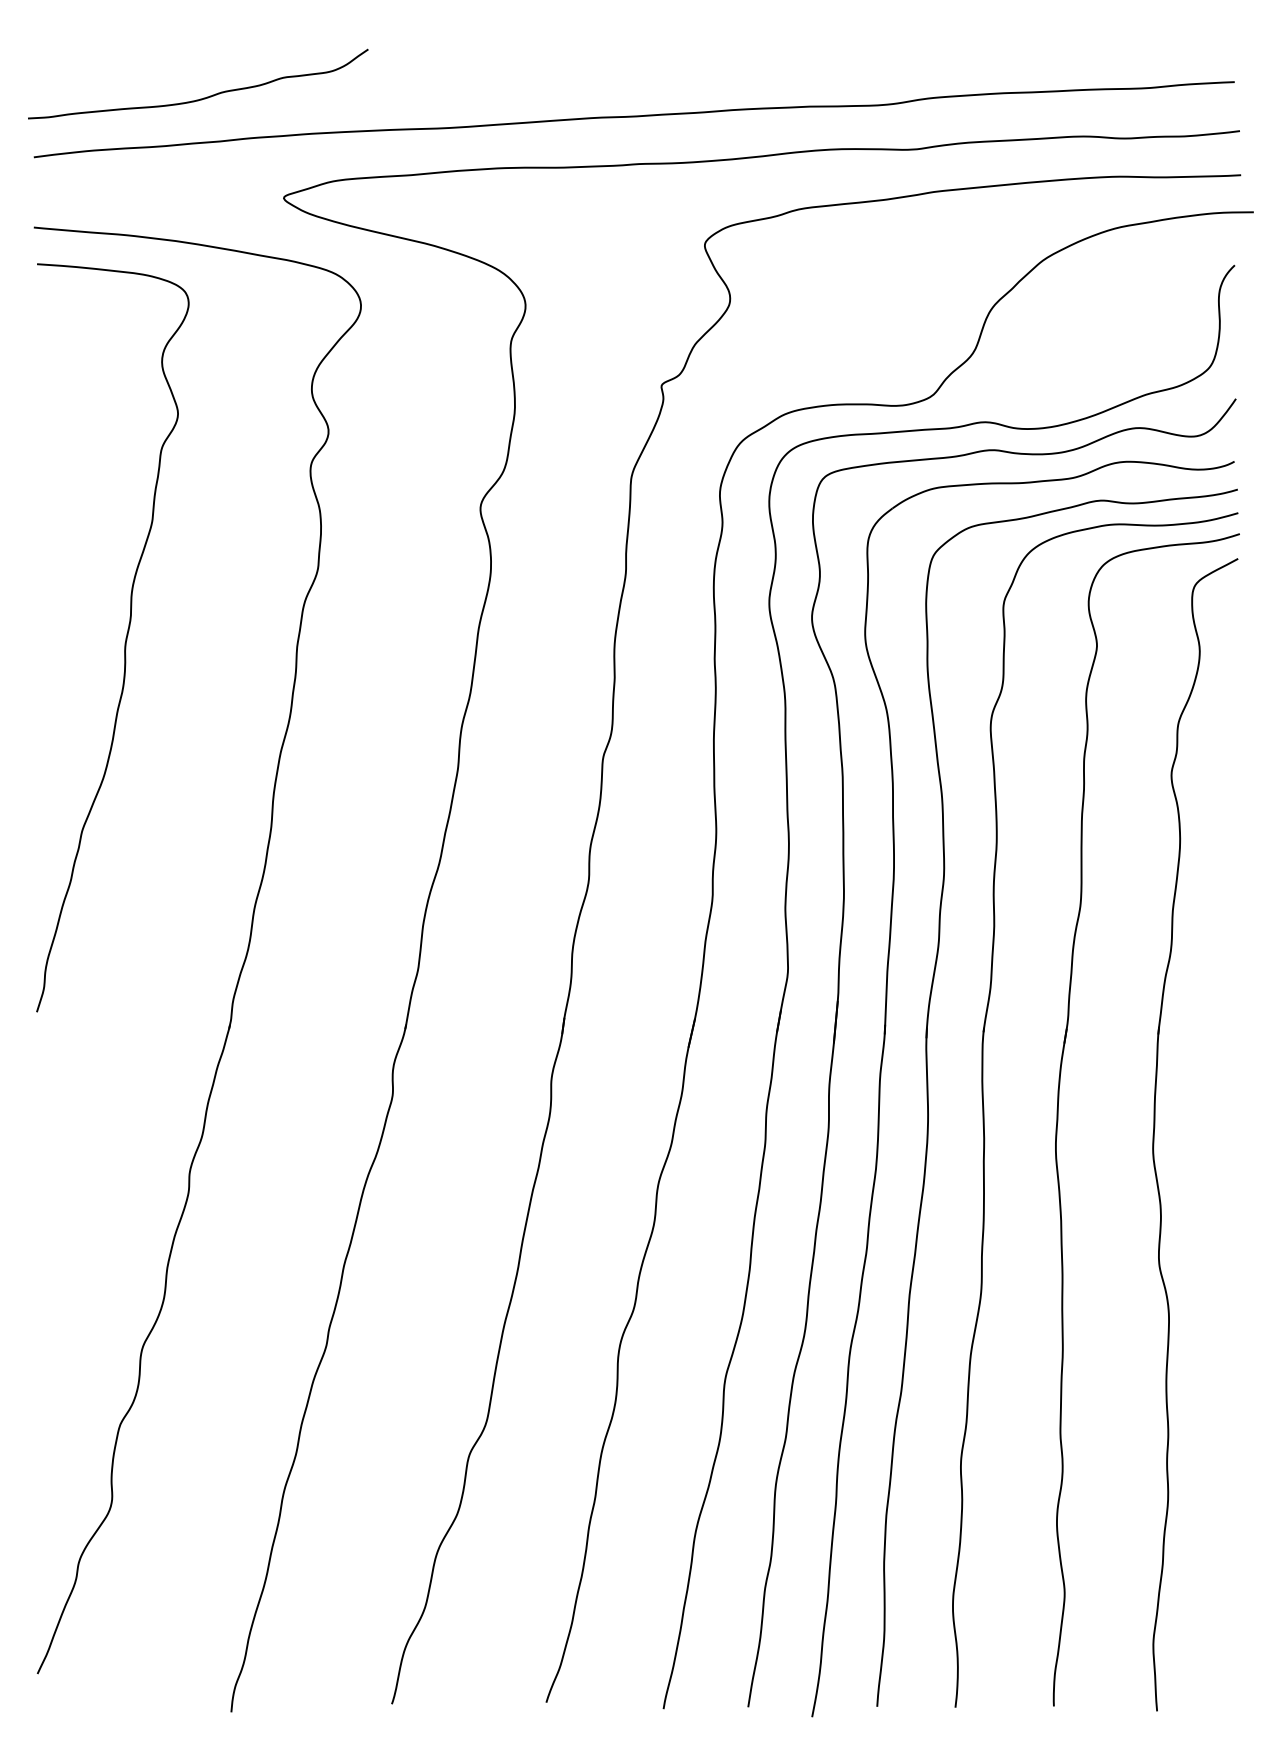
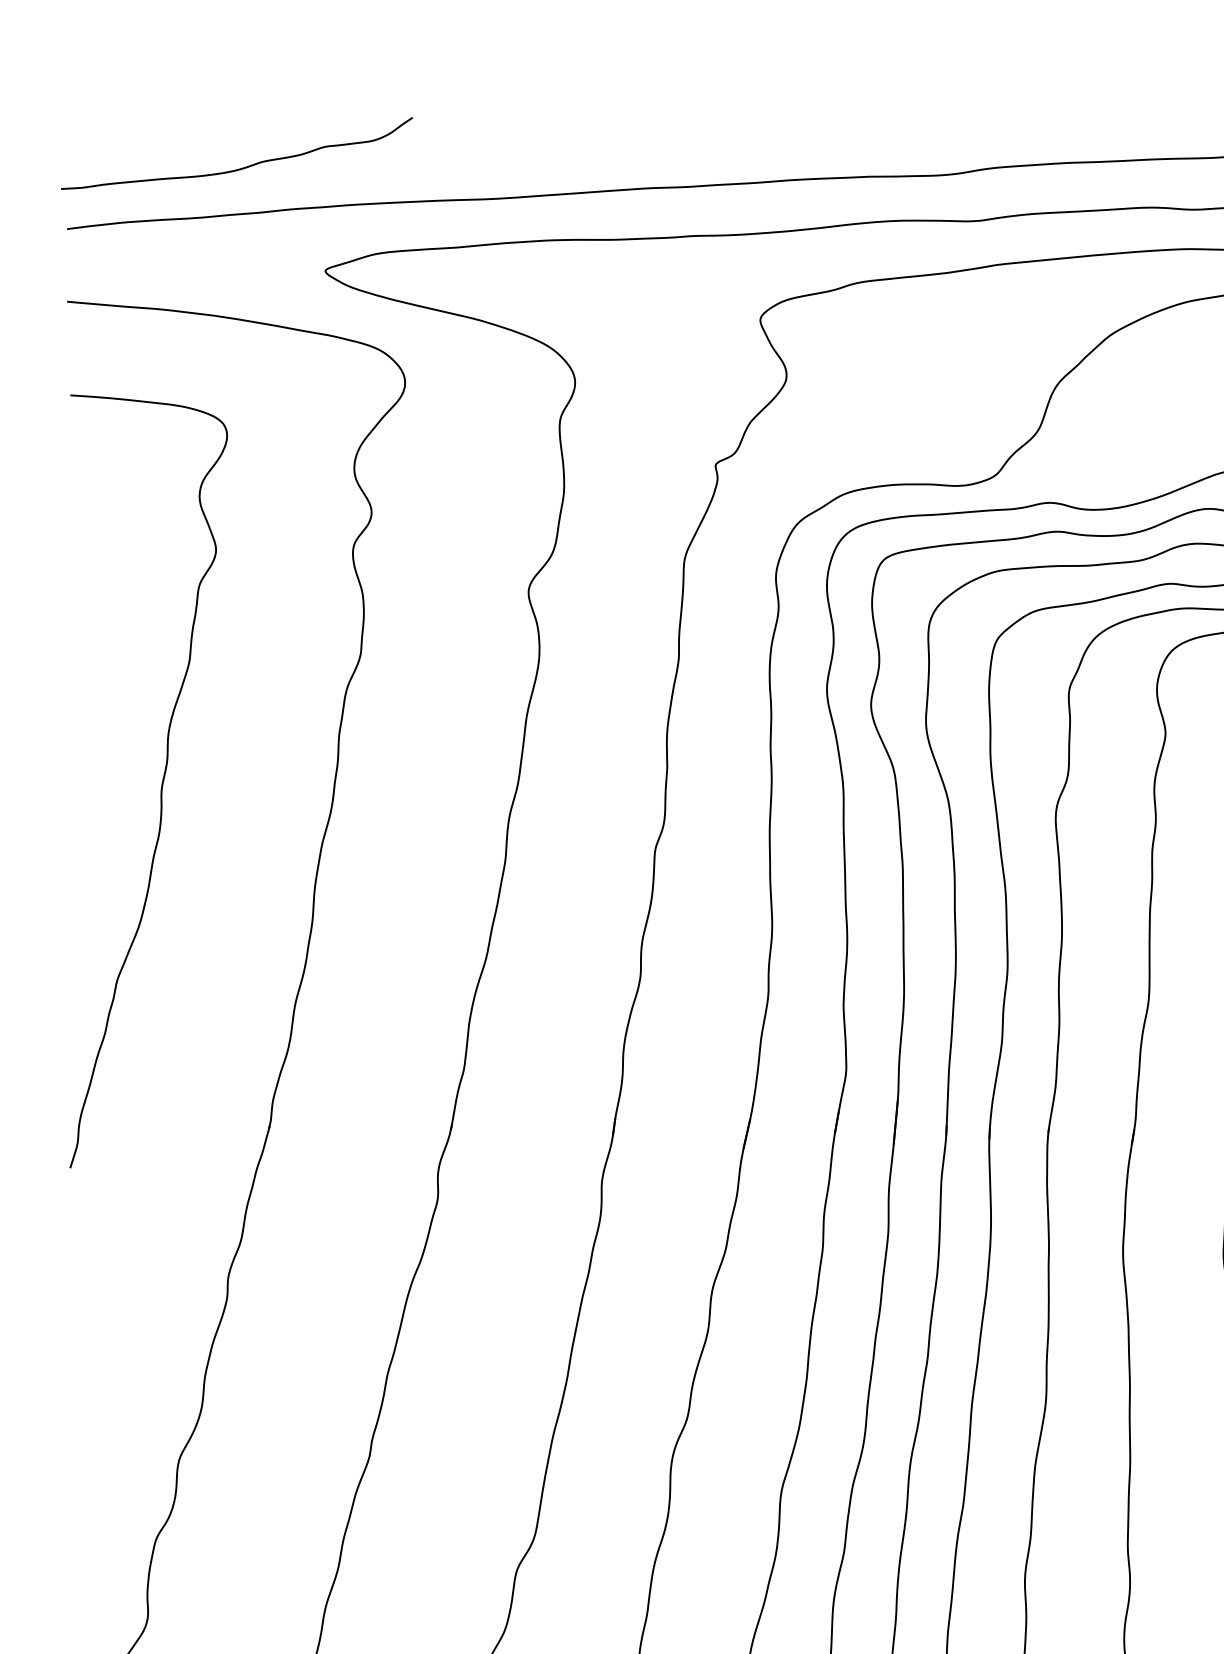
curve: (125, 637) -> (161, 781), moved

